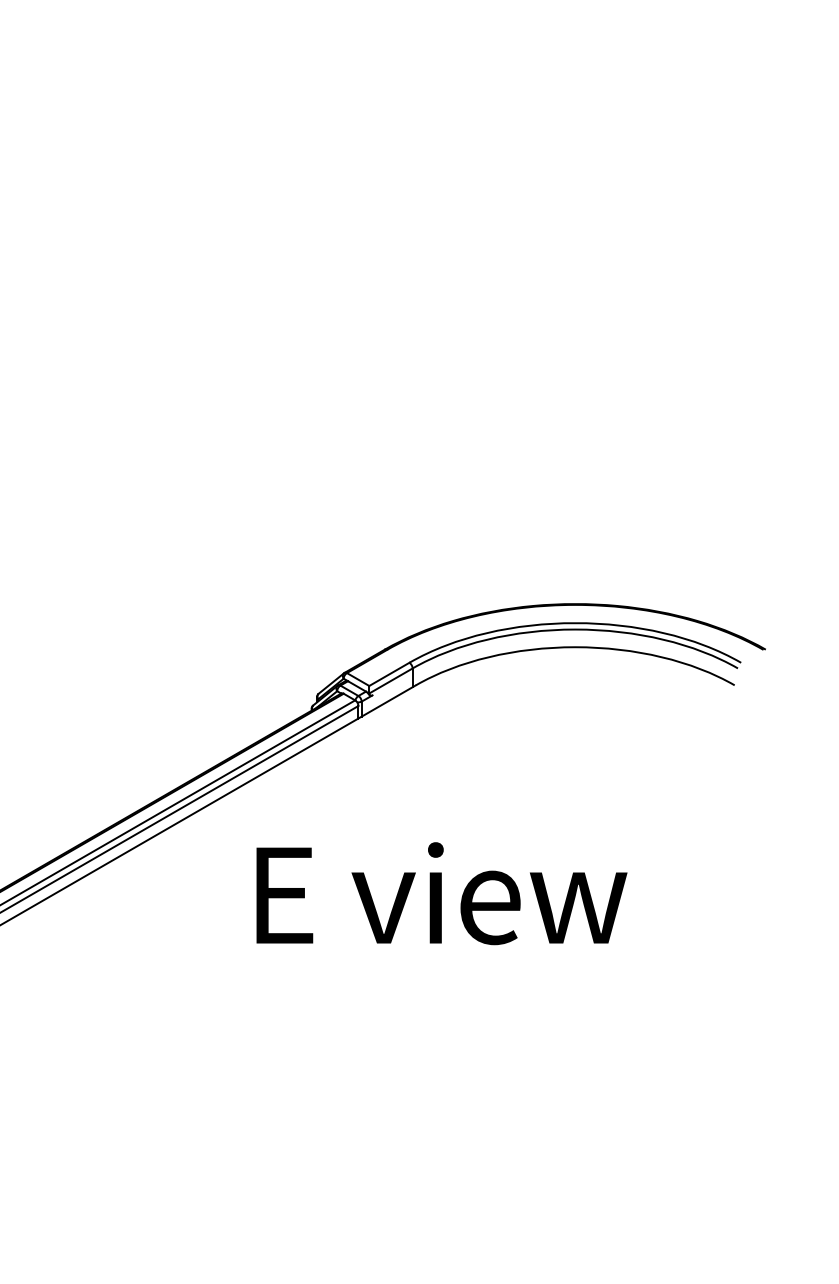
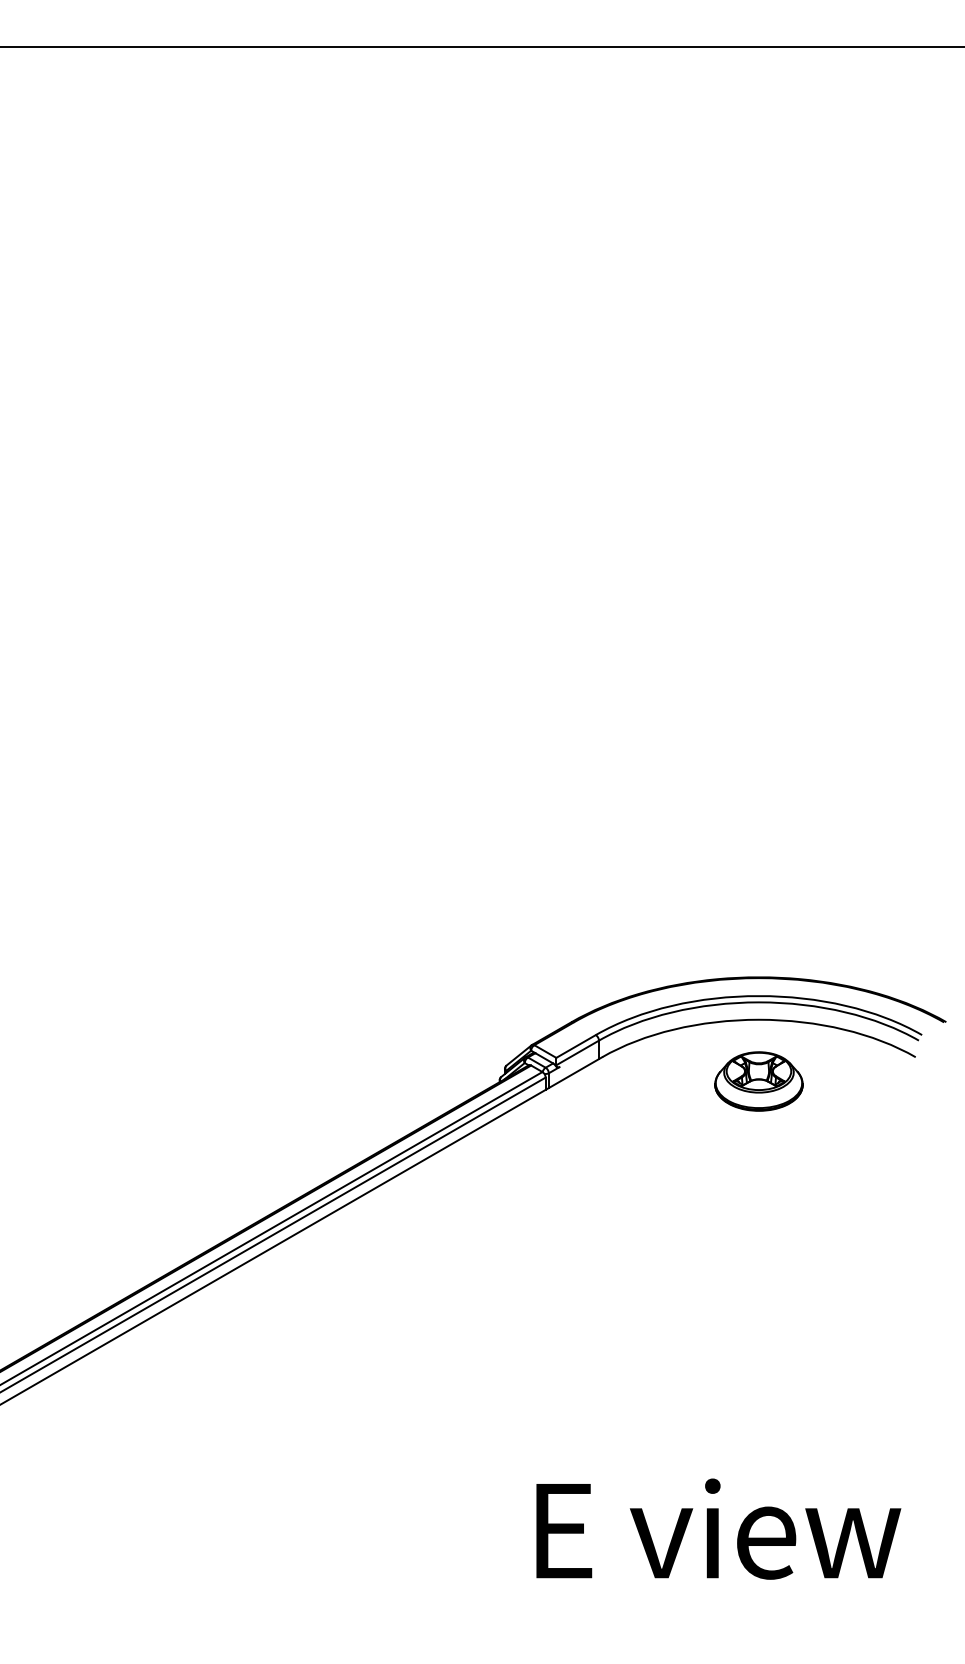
part: (574, 709) -> (758, 1081), added
text: (441, 892) -> (718, 1528), moved

